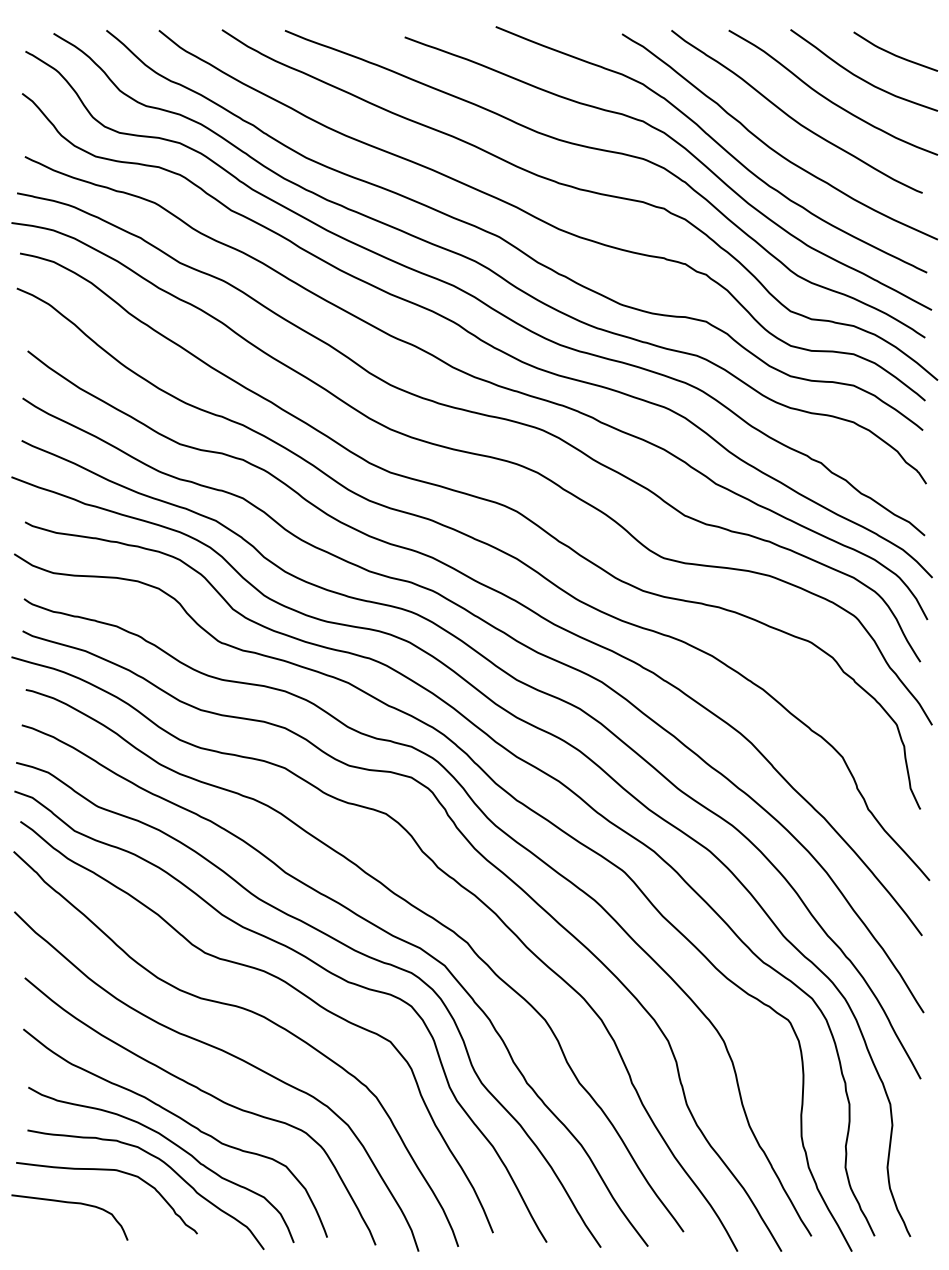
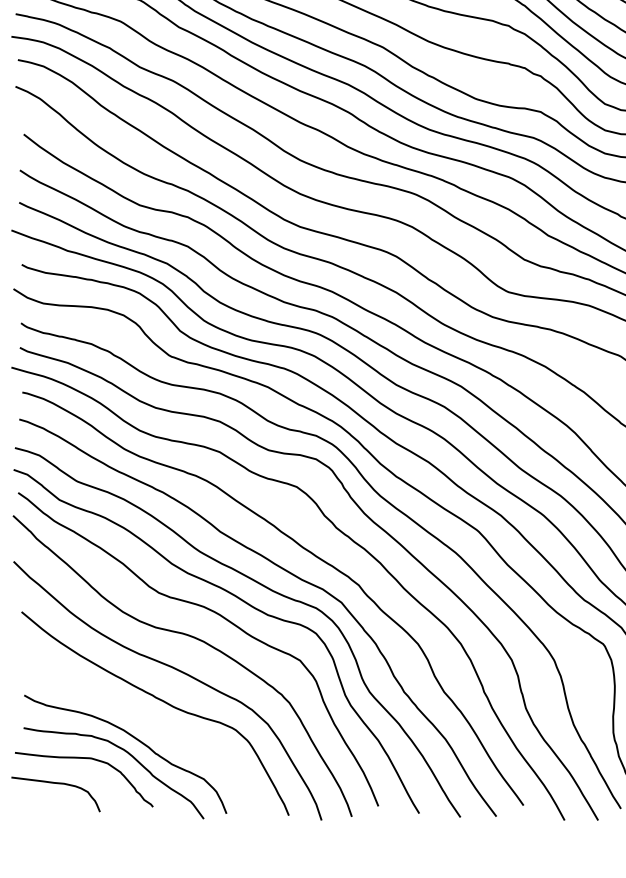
curve: (183, 1121) -> (142, 721), removed

